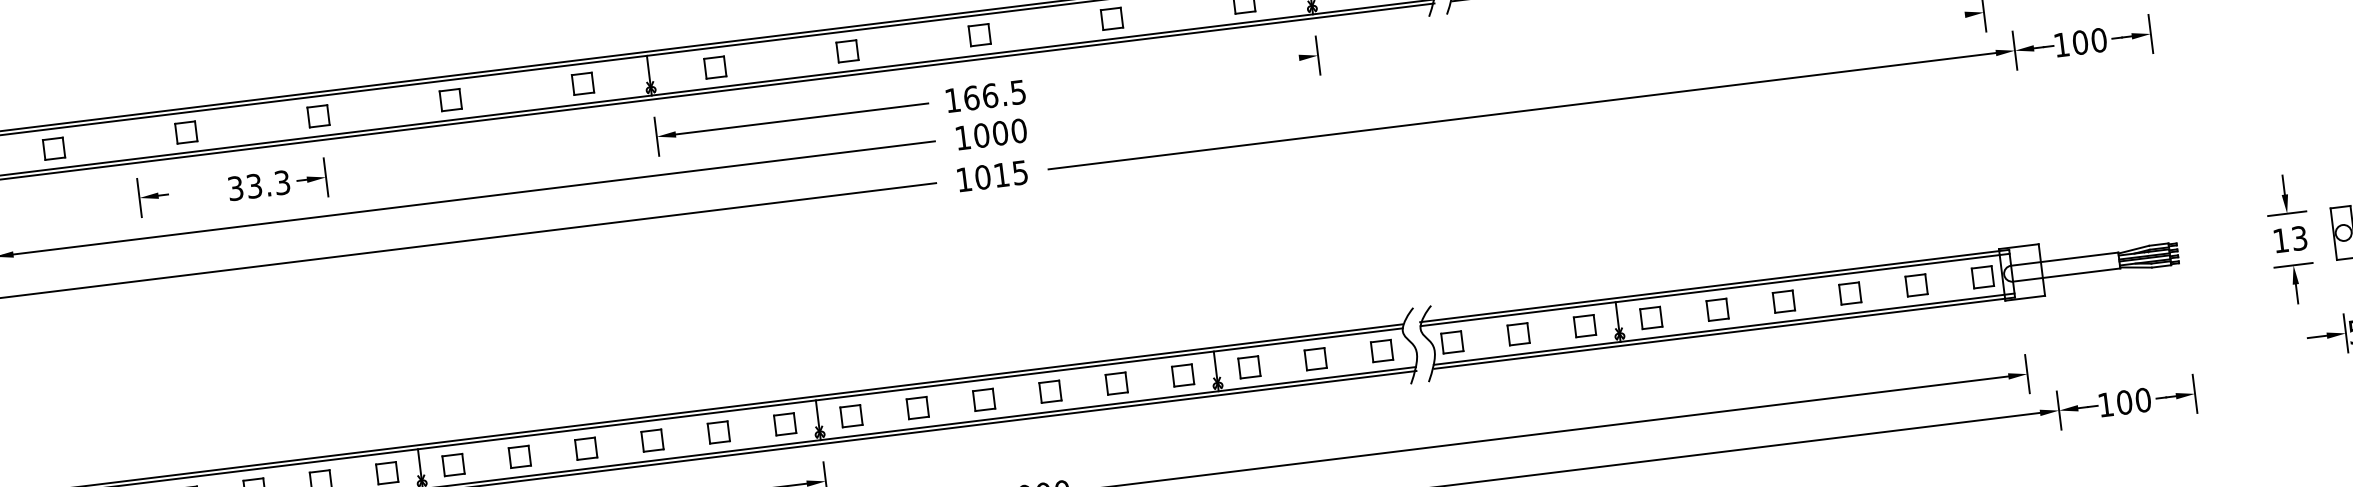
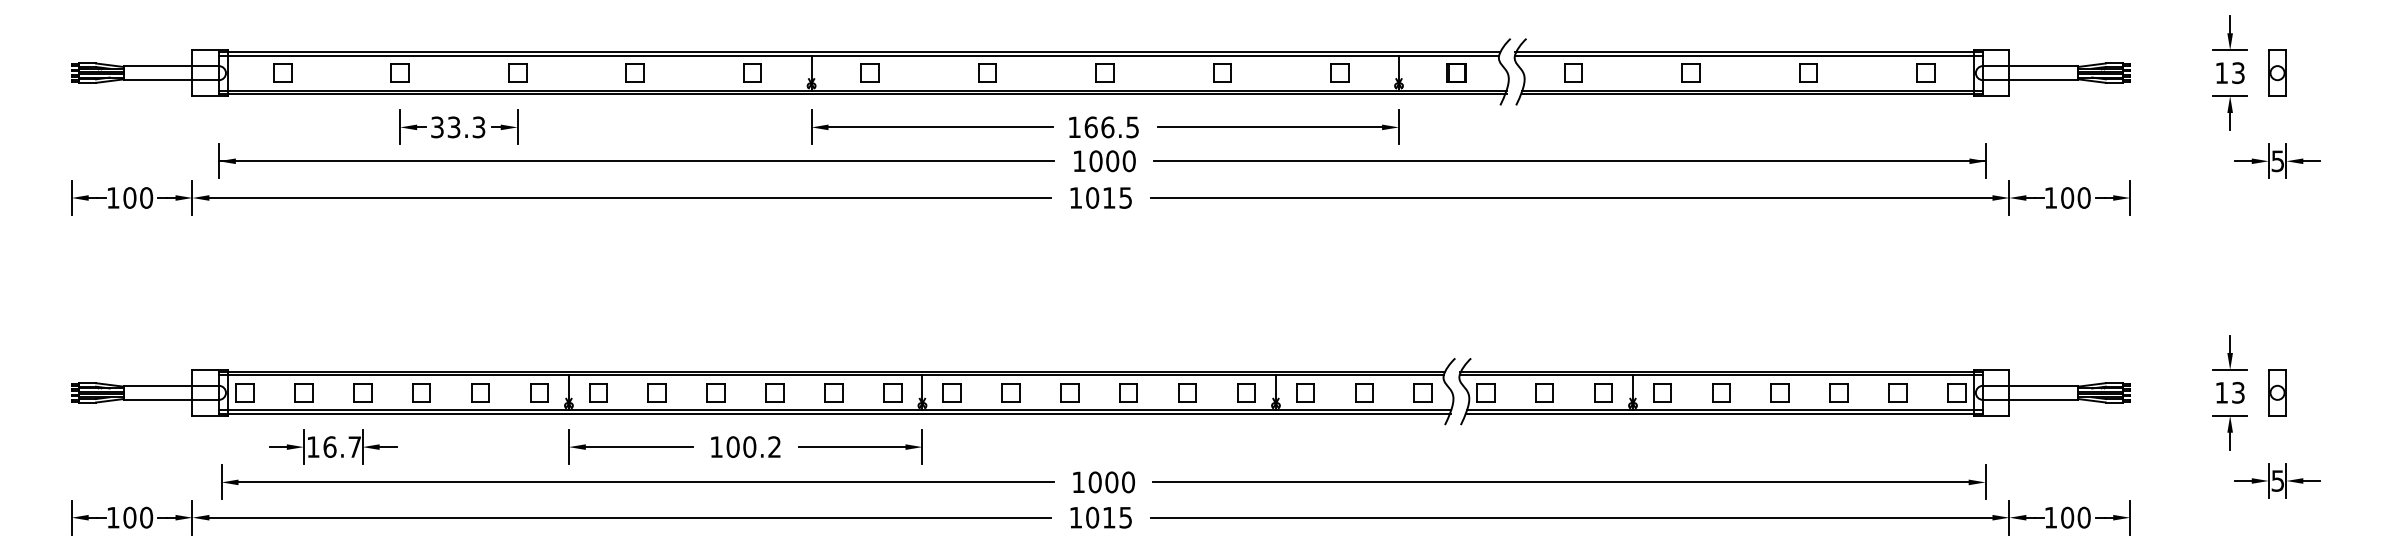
line: (1515, 70) -> (1570, 161), added
line: (1172, 73) -> (1269, 127), added
part: (153, 195) -> (412, 126), moved

